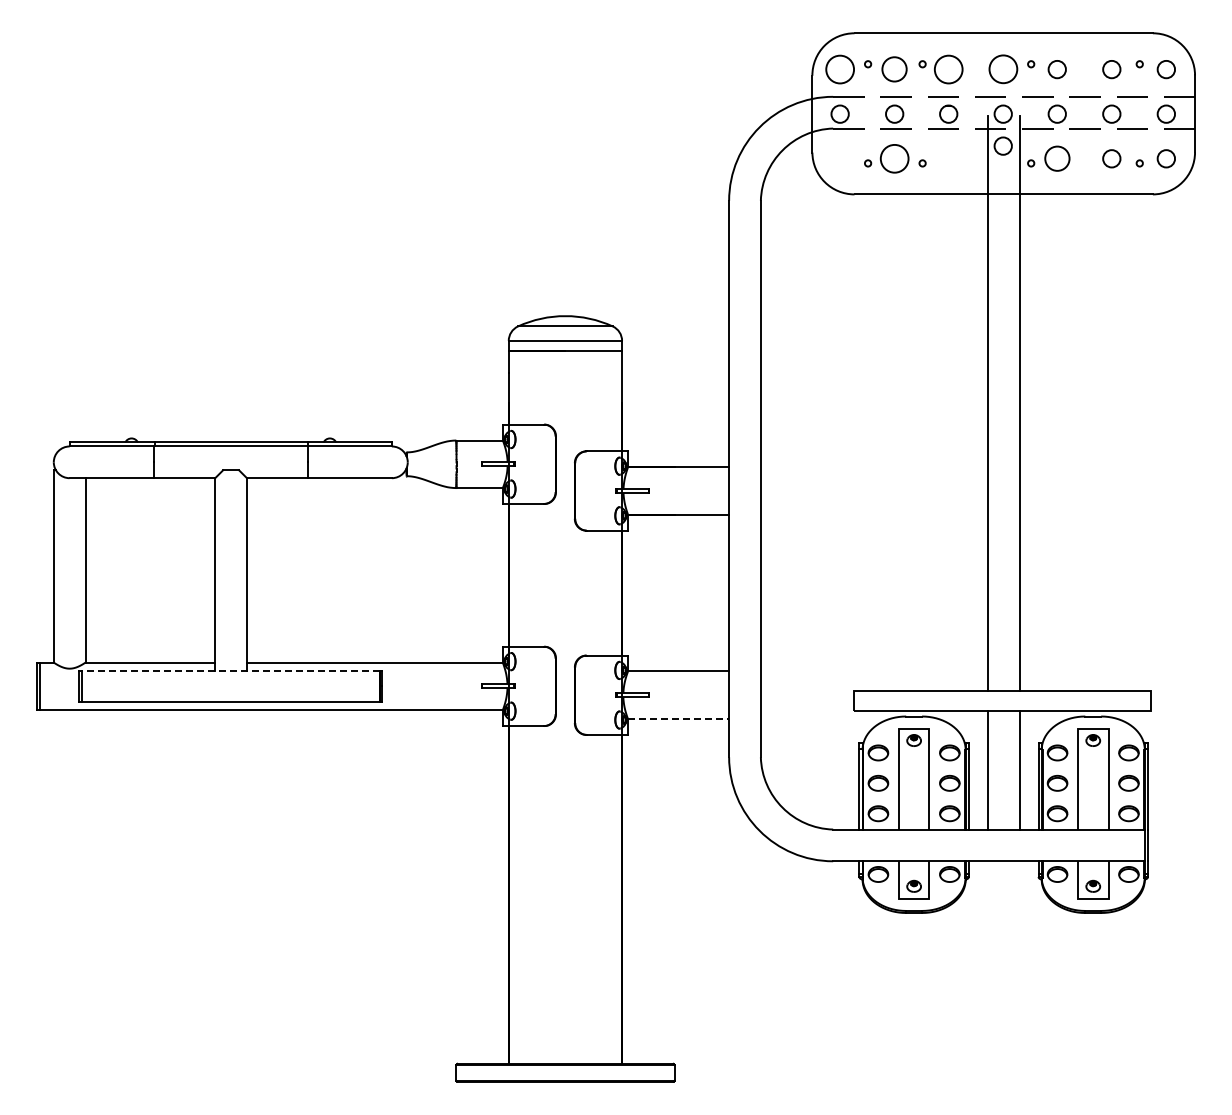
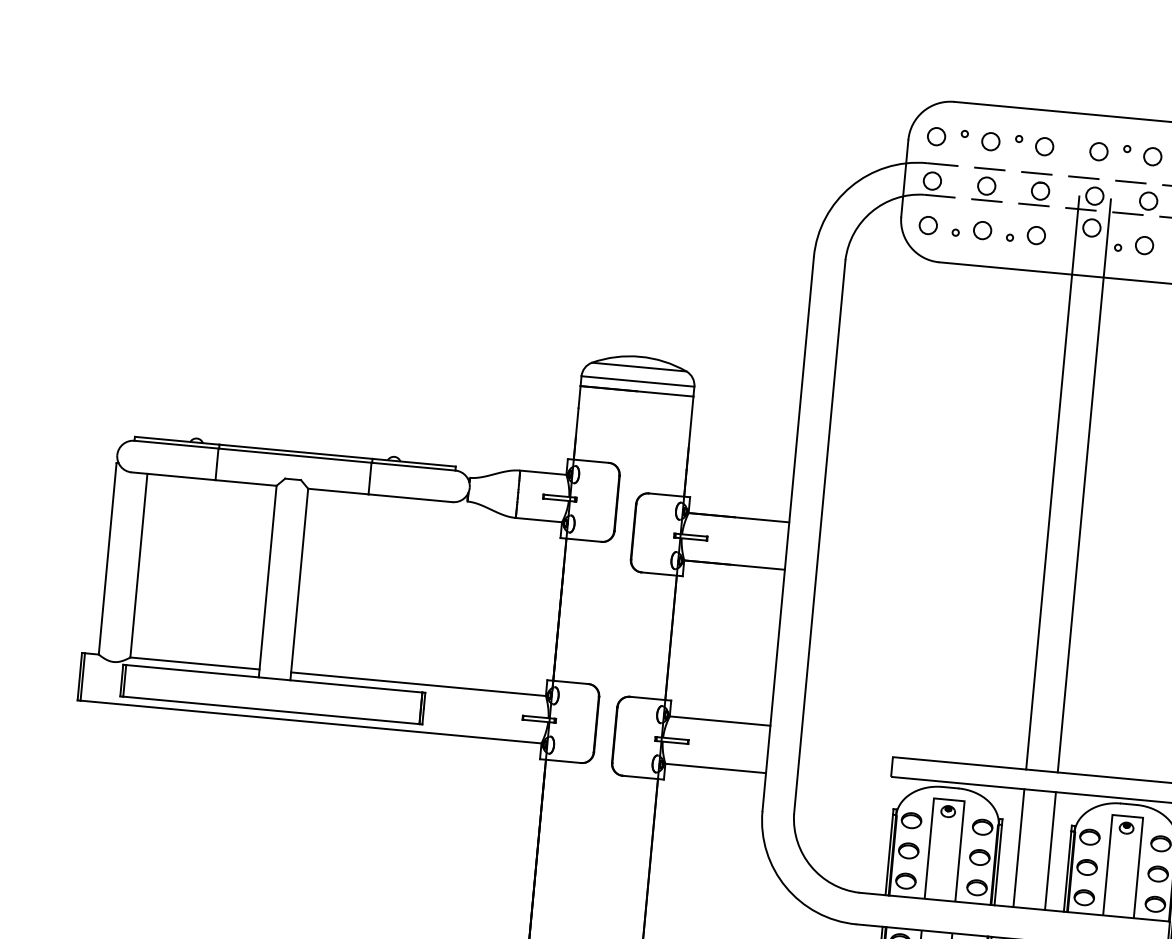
circle: (839, 69) -> (935, 136), size x0.62
circle: (894, 69) -> (990, 141), size x0.71
circle: (948, 69) -> (1044, 146), size x0.62
circle: (1002, 69) -> (1098, 151), size x0.62
circle: (839, 158) -> (927, 225), added
circle: (894, 158) -> (982, 230), size x0.62
circle: (948, 158) -> (1036, 235), added
circle: (1056, 158) -> (1143, 245), size x0.71
line: (230, 670) -> (274, 678), dashed -> solid
line: (678, 719) -> (715, 768), dashed -> solid

